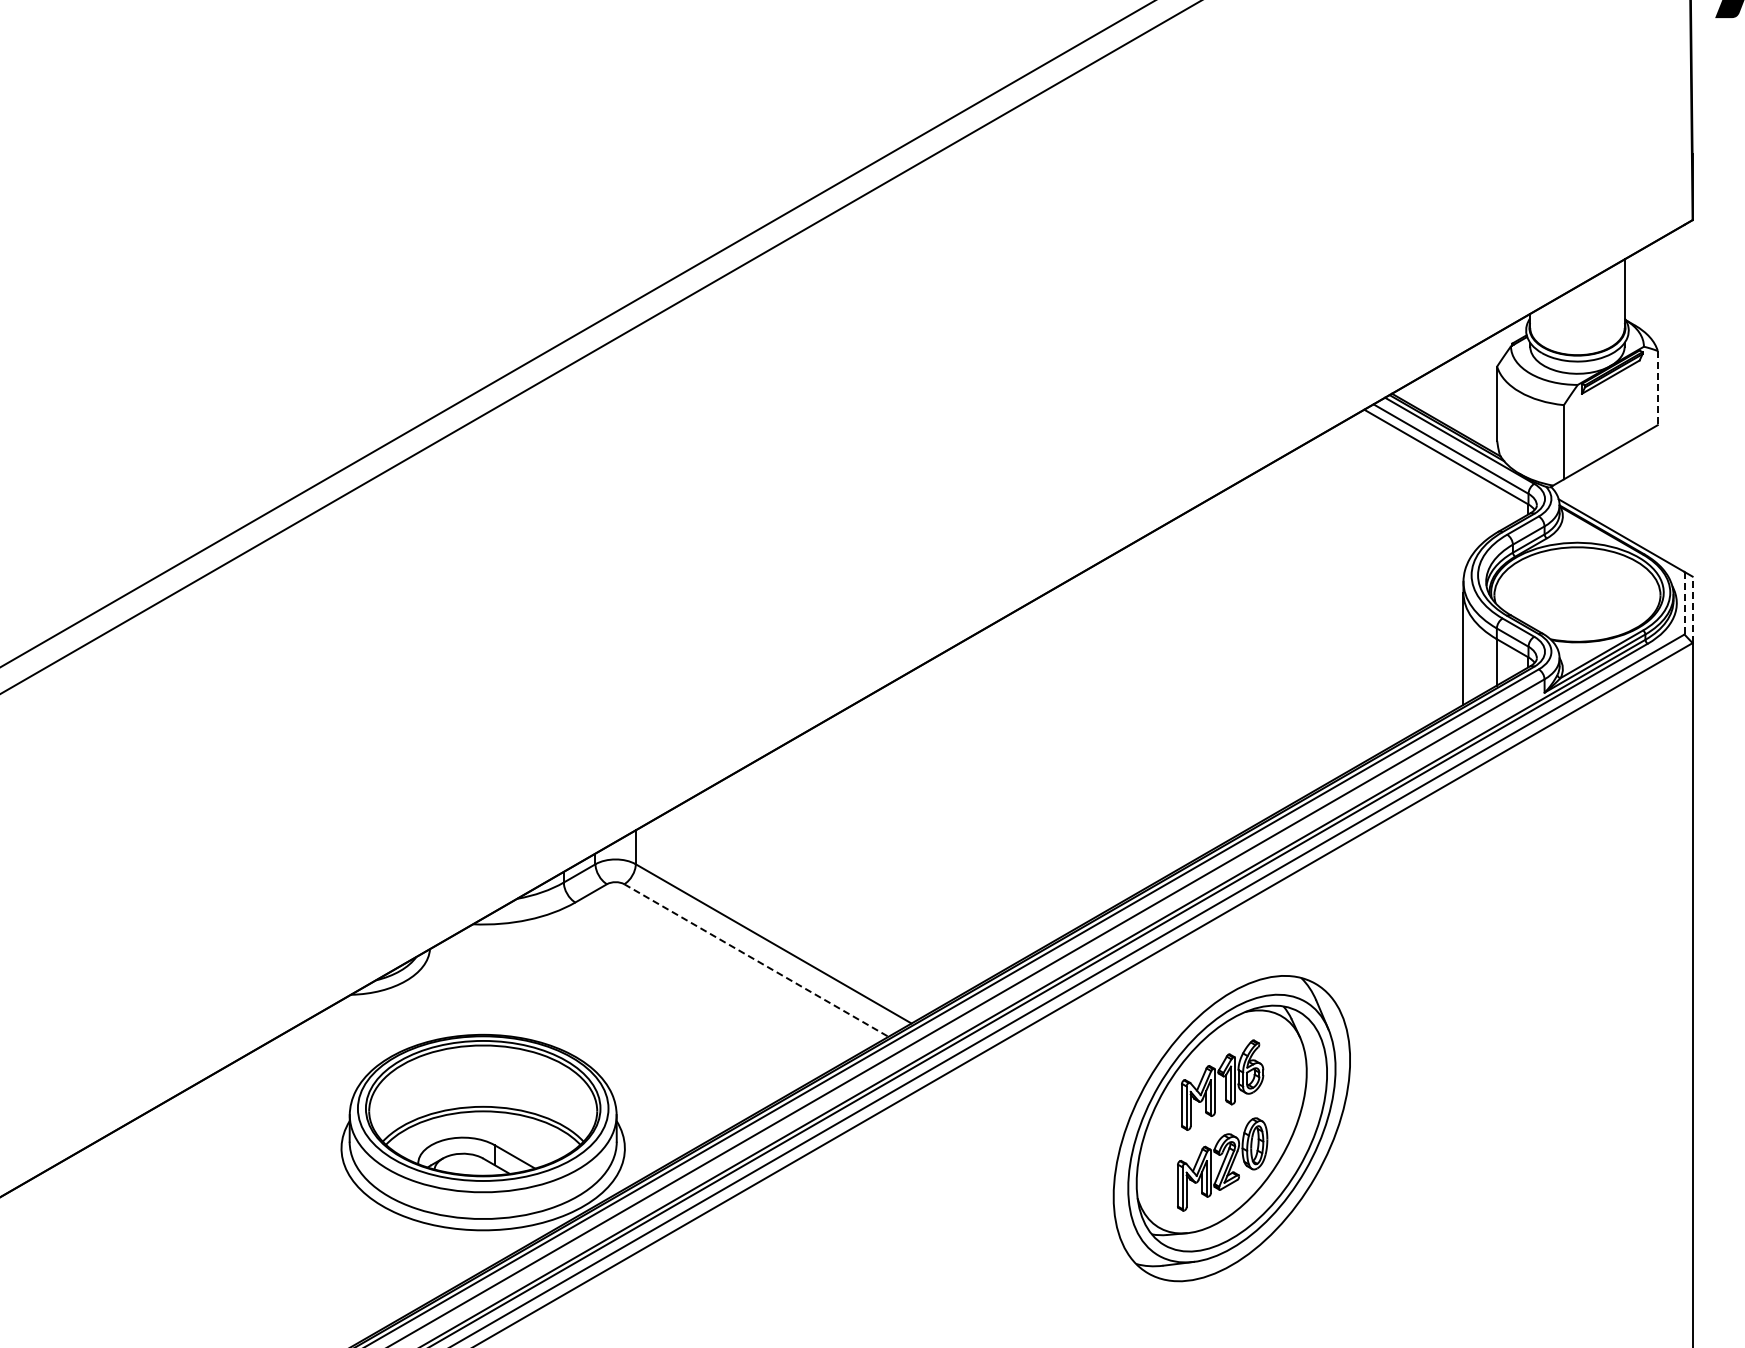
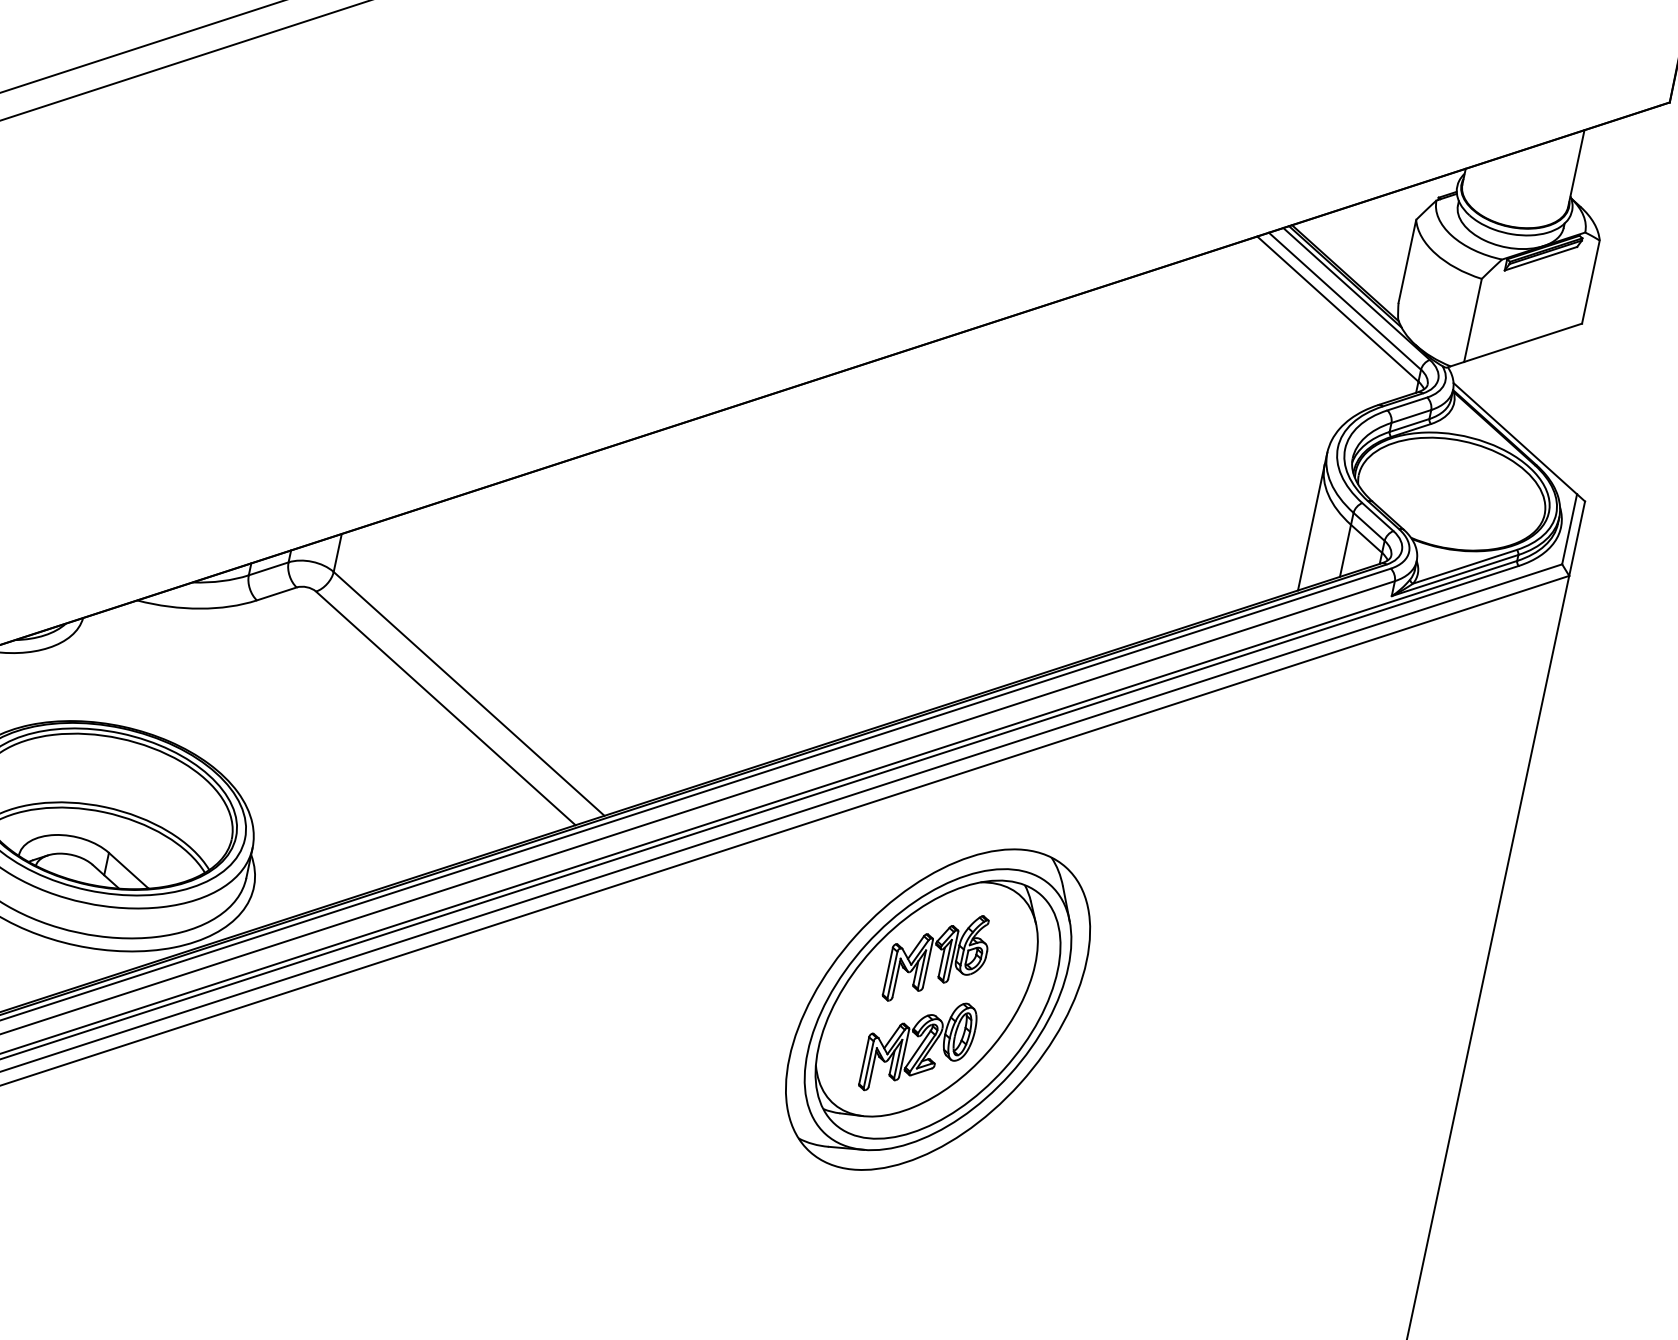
line: (1657, 388) -> (1590, 282), dashed -> solid
line: (1684, 603) -> (1569, 529), dashed -> solid
line: (1692, 609) -> (1577, 538), dashed -> solid
line: (756, 960) -> (445, 708), dashed -> solid

